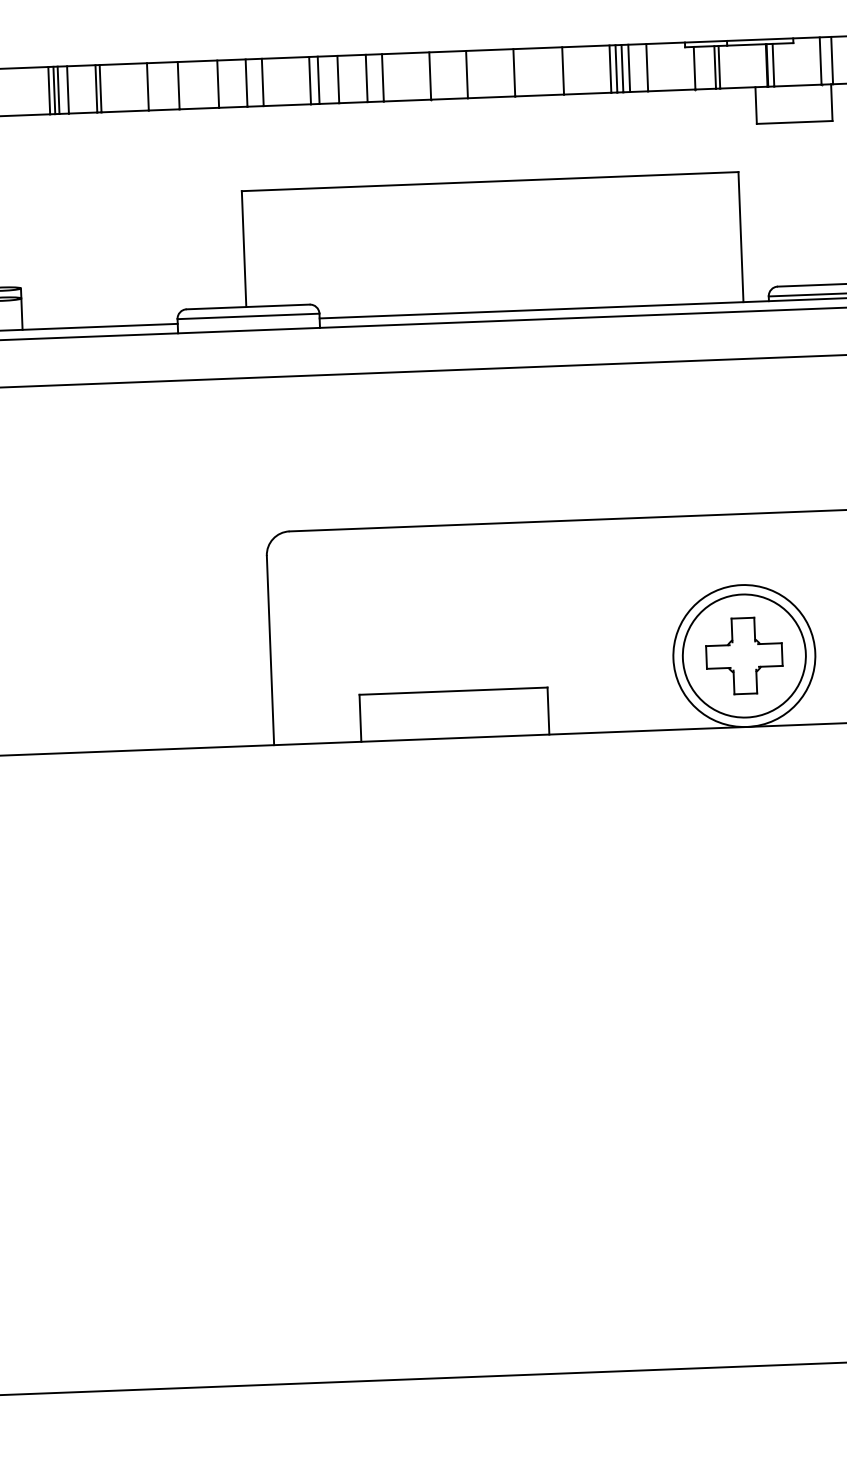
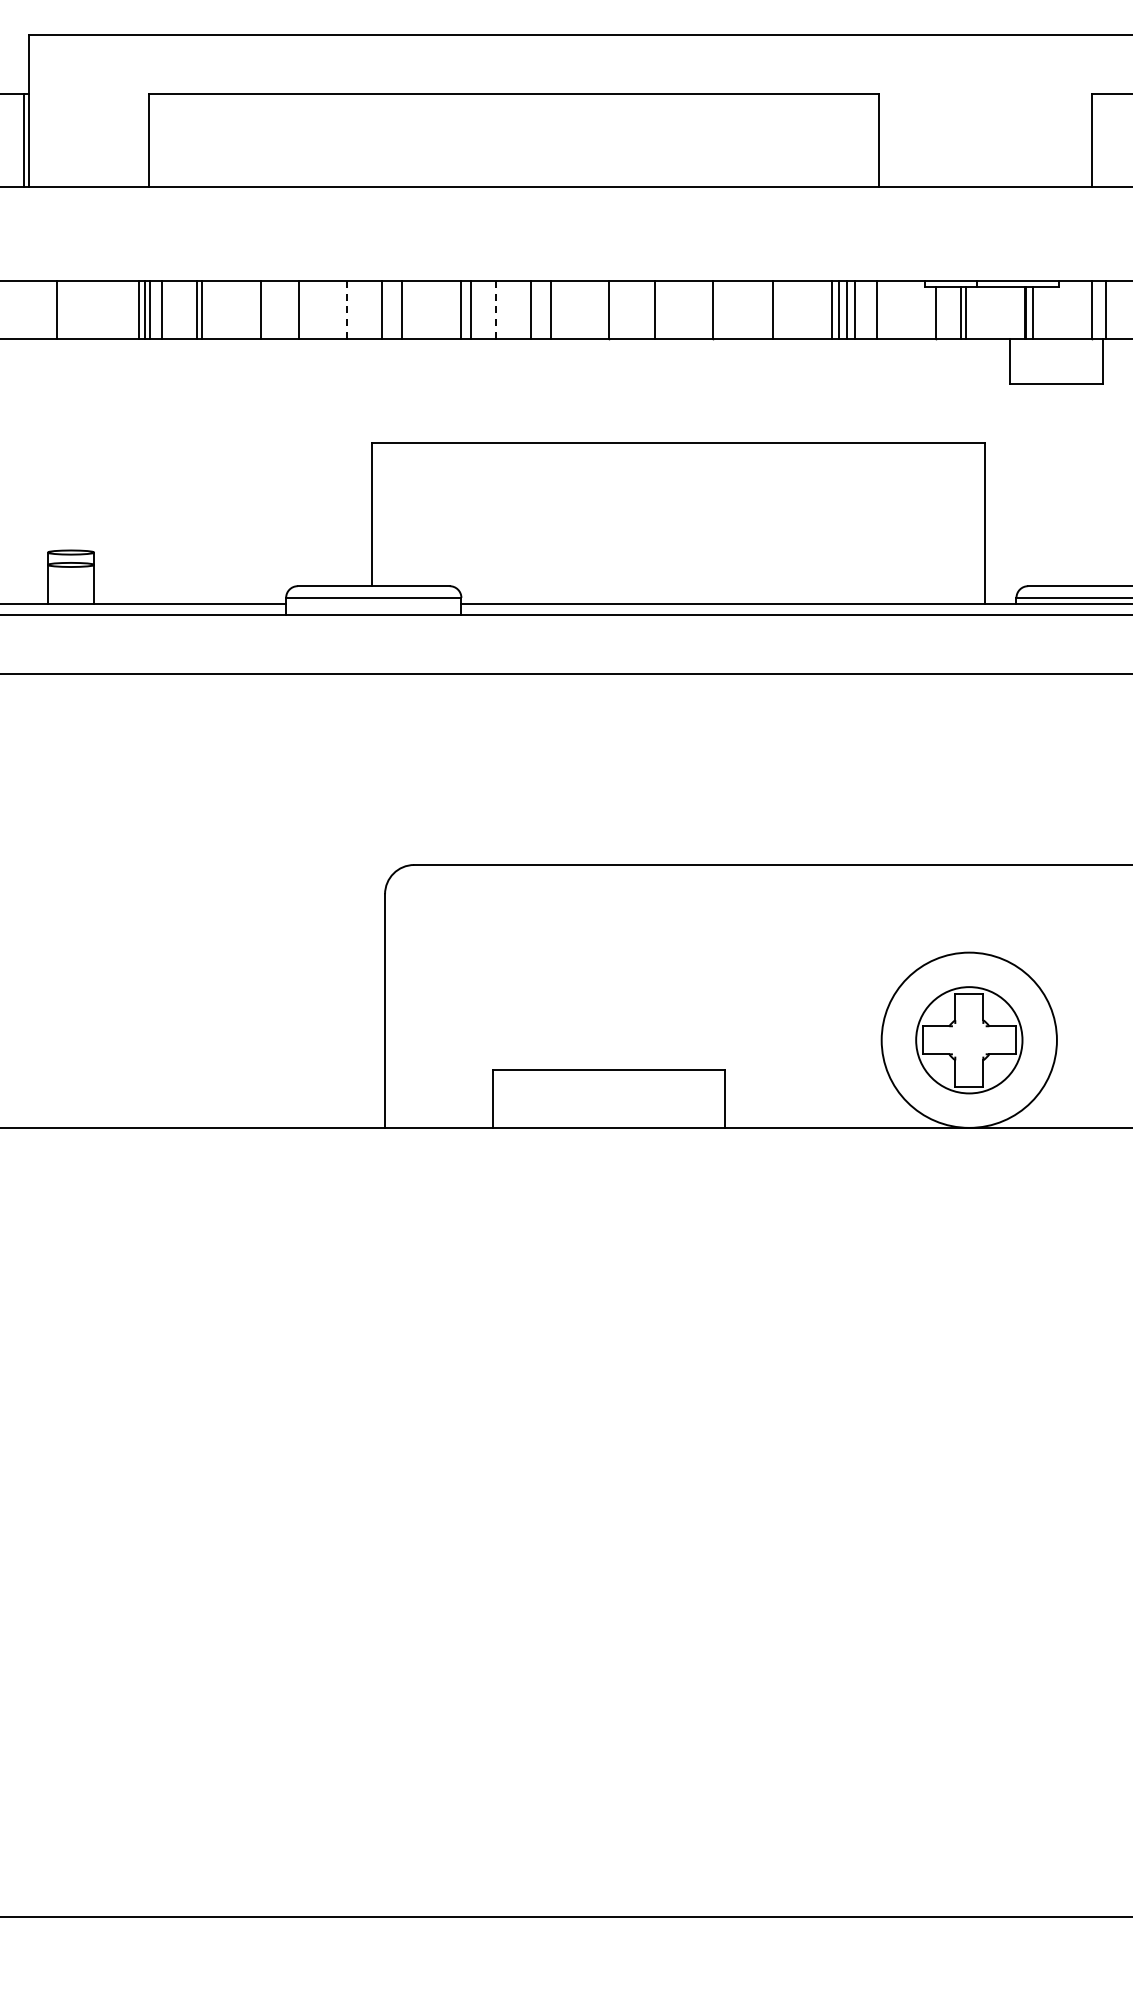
line: (338, 79) -> (495, 309), solid -> dashed
line: (218, 83) -> (347, 309), solid -> dashed
circle: (744, 656) -> (969, 1040), size x0.7

